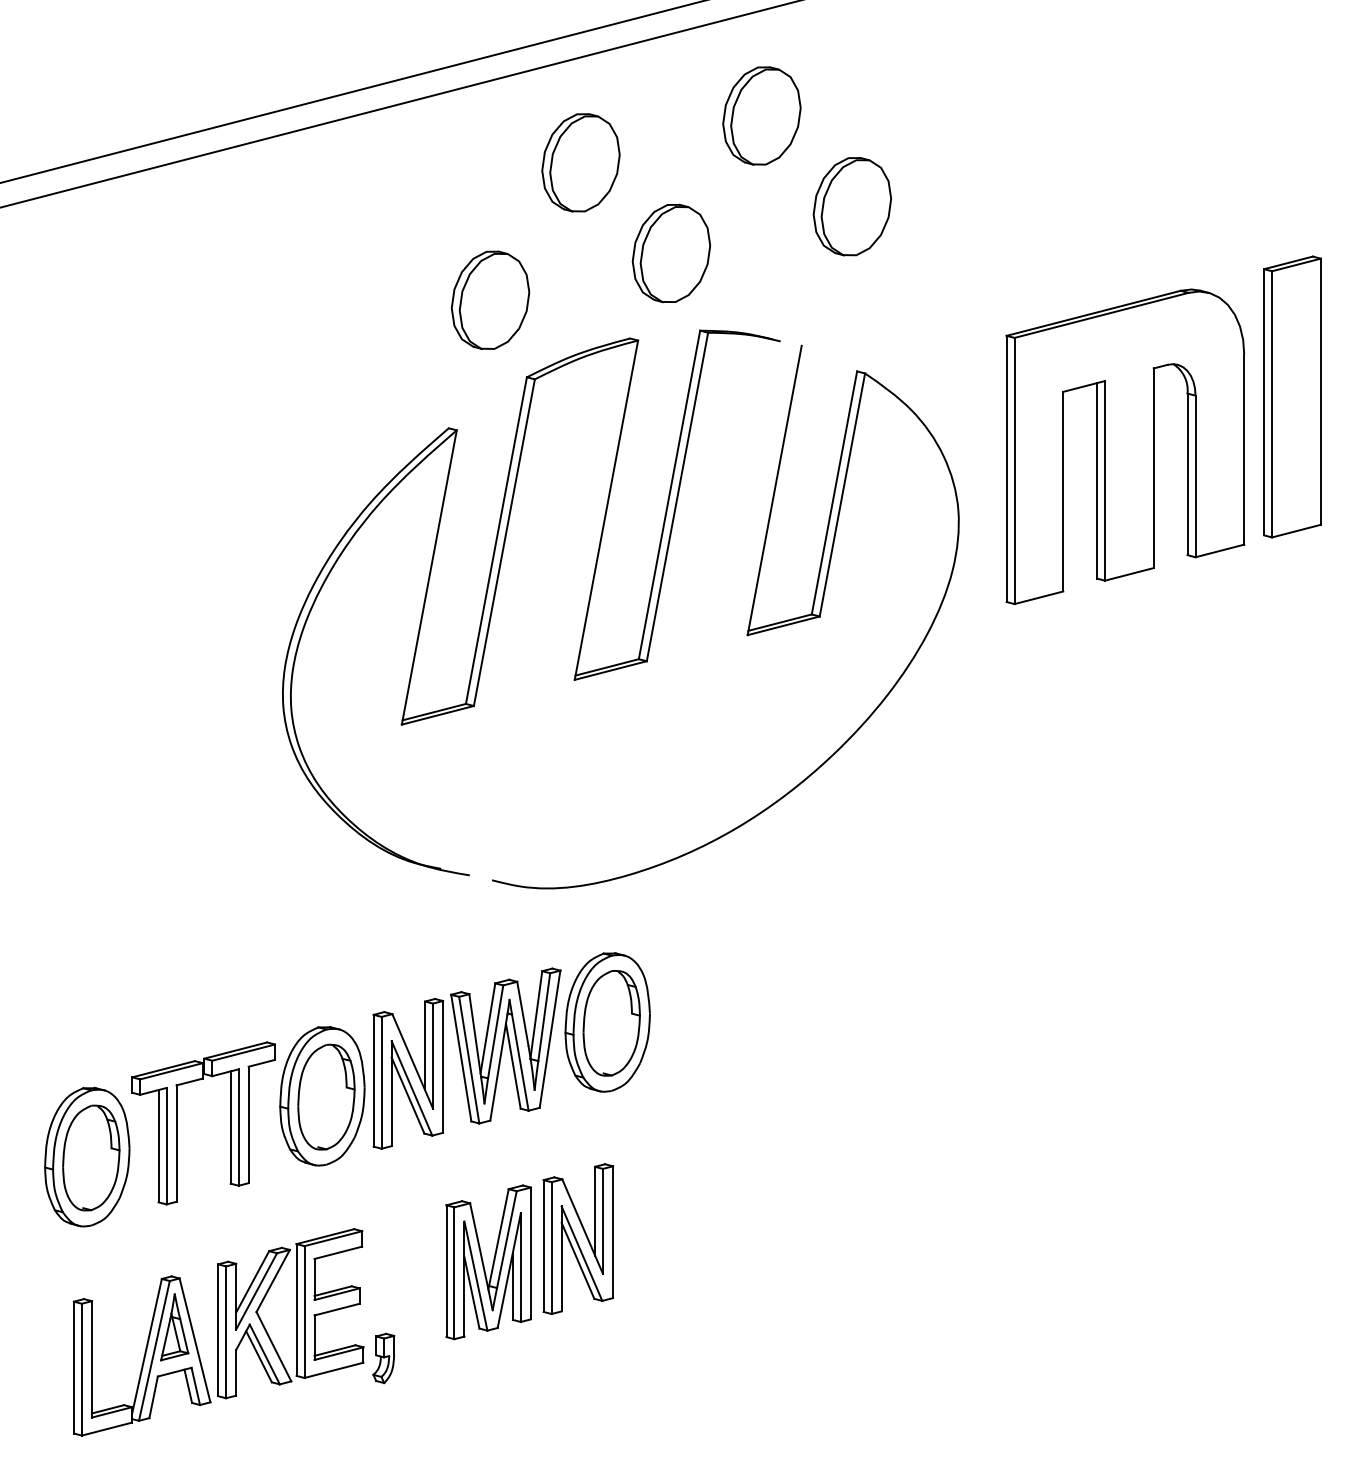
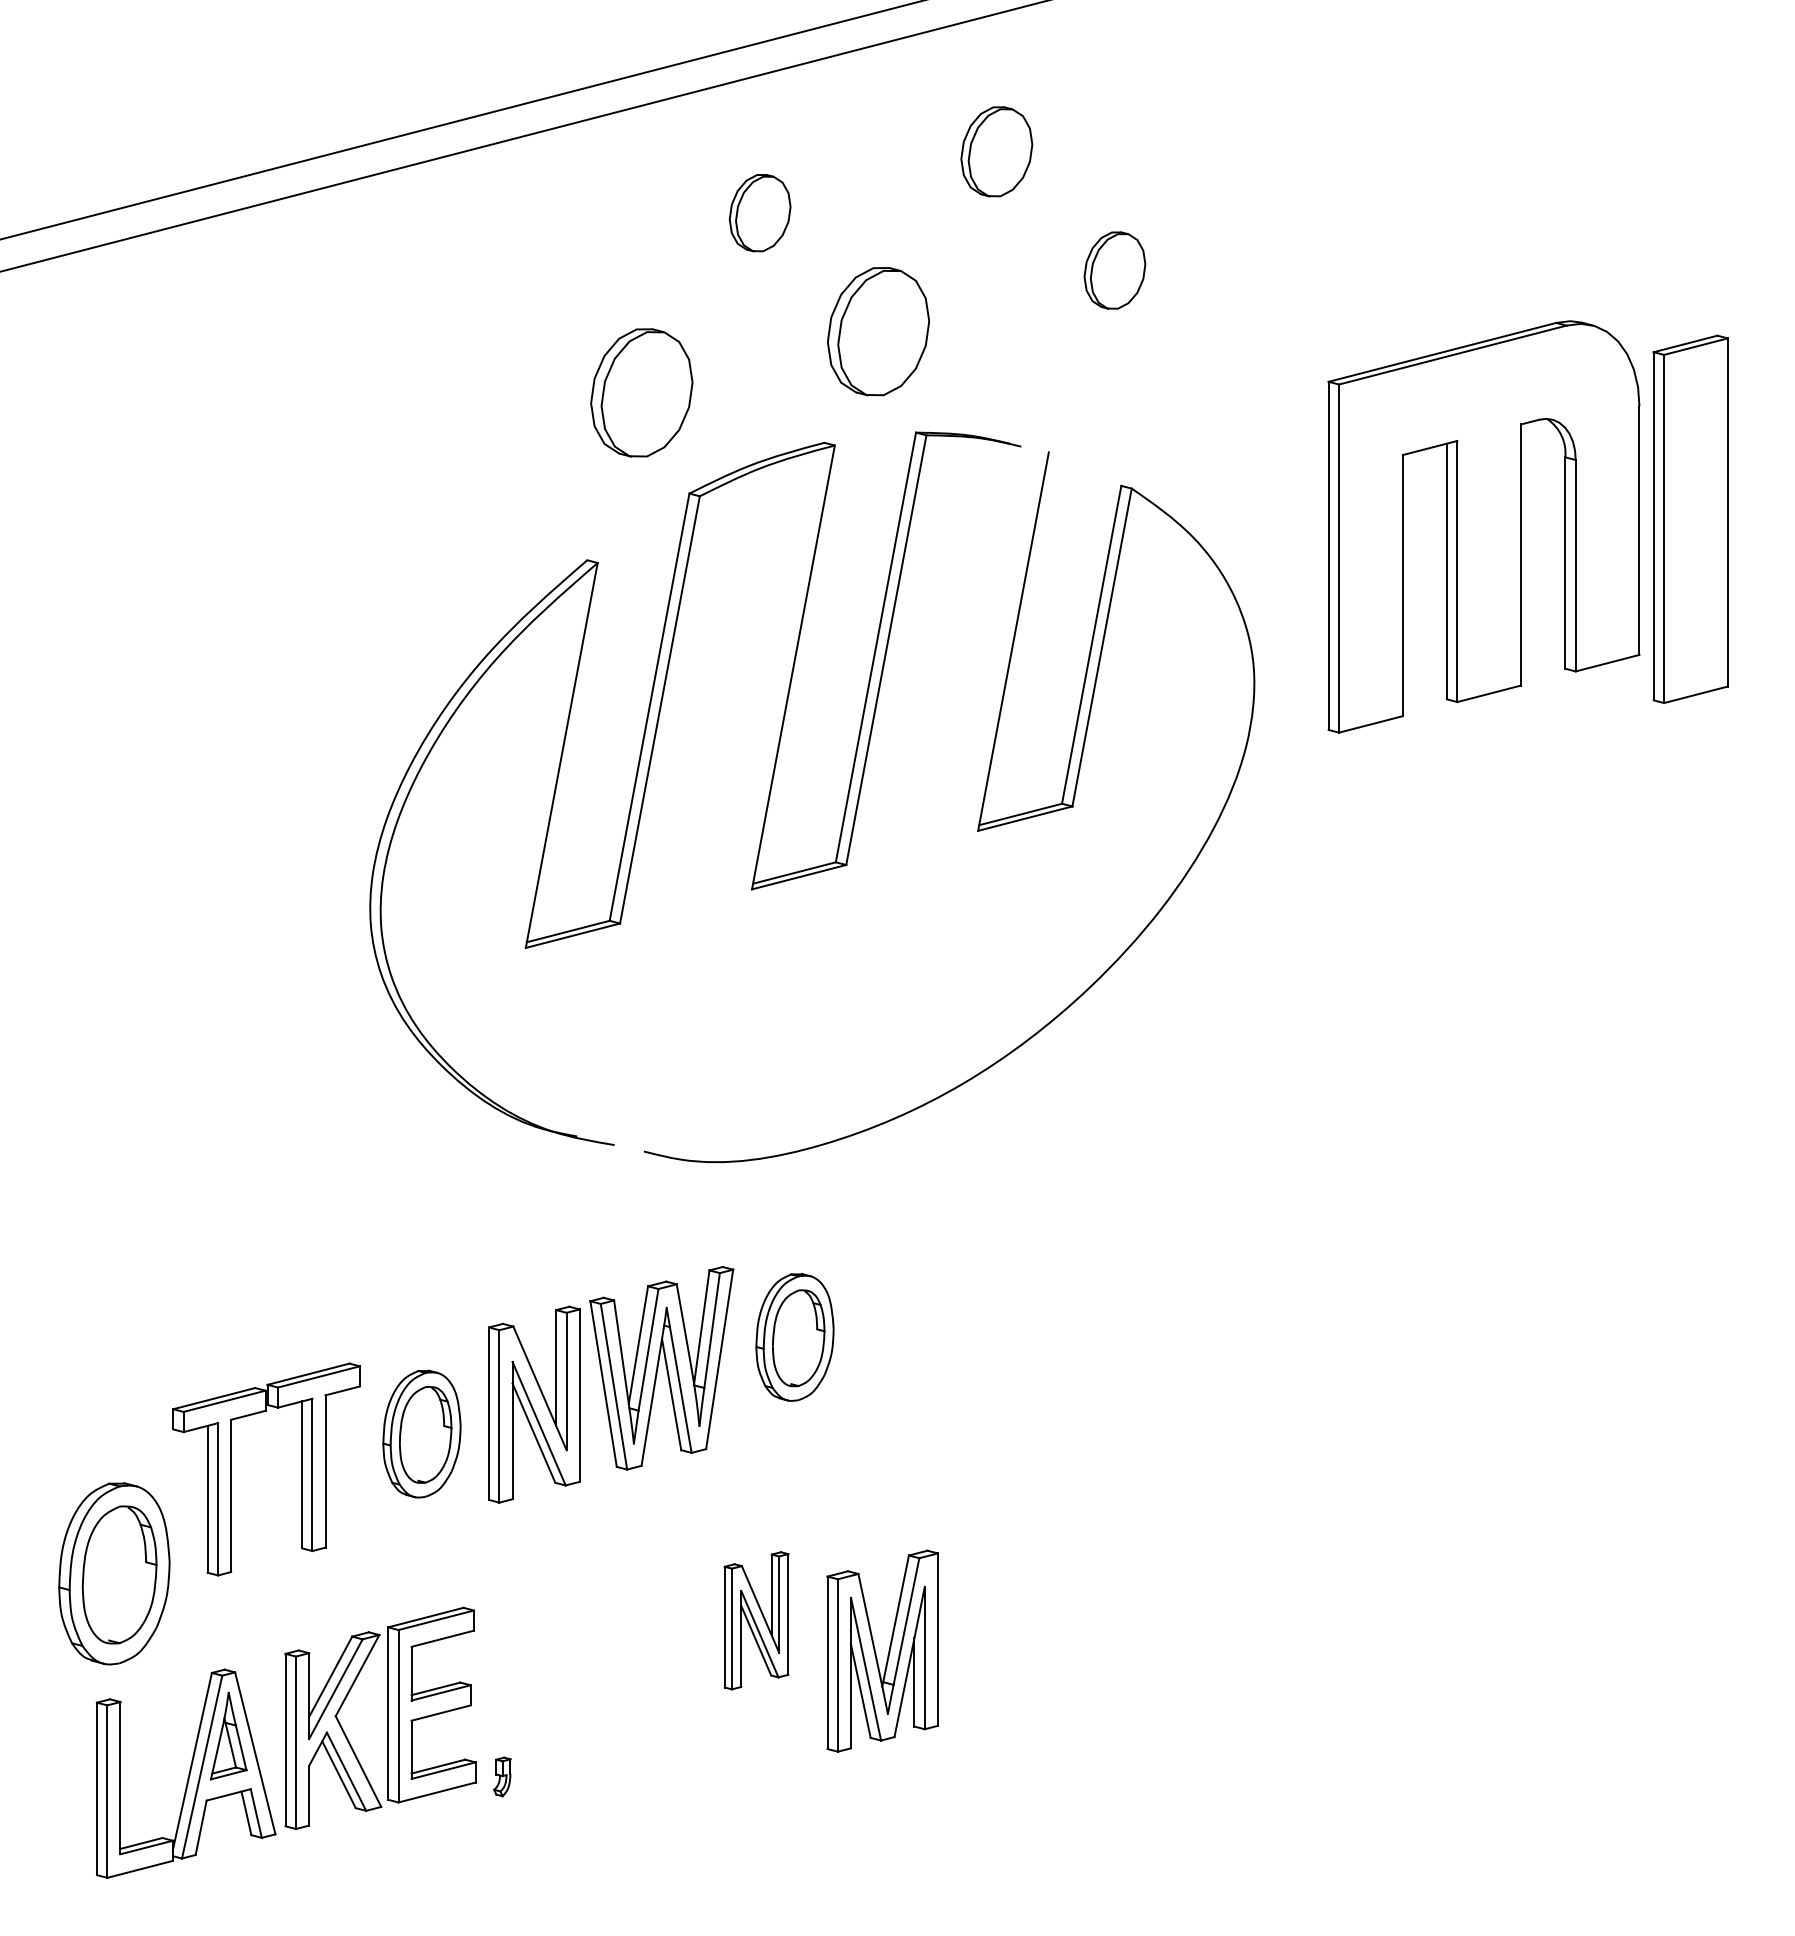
part: (761, 115) -> (996, 151), size x0.7
part: (580, 162) -> (759, 212), size x0.6
part: (851, 206) -> (1113, 270), size x0.6
part: (1125, 446) -> (1484, 526), moved
part: (607, 1022) -> (794, 1337), size x0.7
part: (322, 1096) -> (422, 1434), size x0.7
part: (87, 1156) -> (114, 1572), moved
part: (577, 1238) -> (755, 1620), size x0.7
part: (488, 1262) -> (882, 1651), moved
part: (383, 1358) -> (501, 1776), size x0.6

